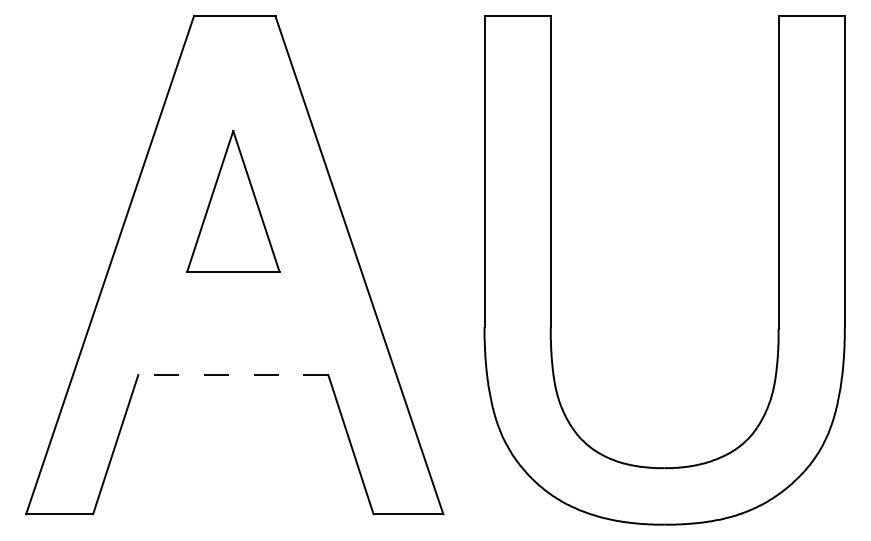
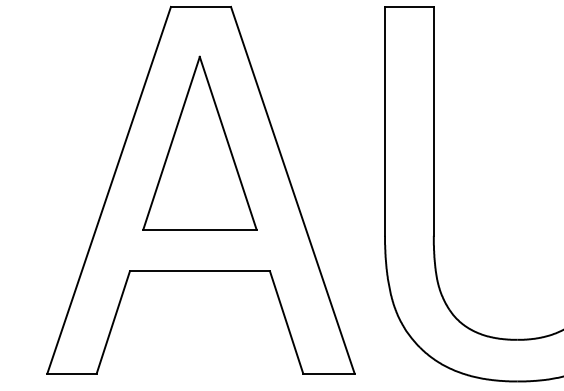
part: (233, 201) -> (200, 143), size x1.67
line: (232, 375) -> (199, 271), dashed -> solid

